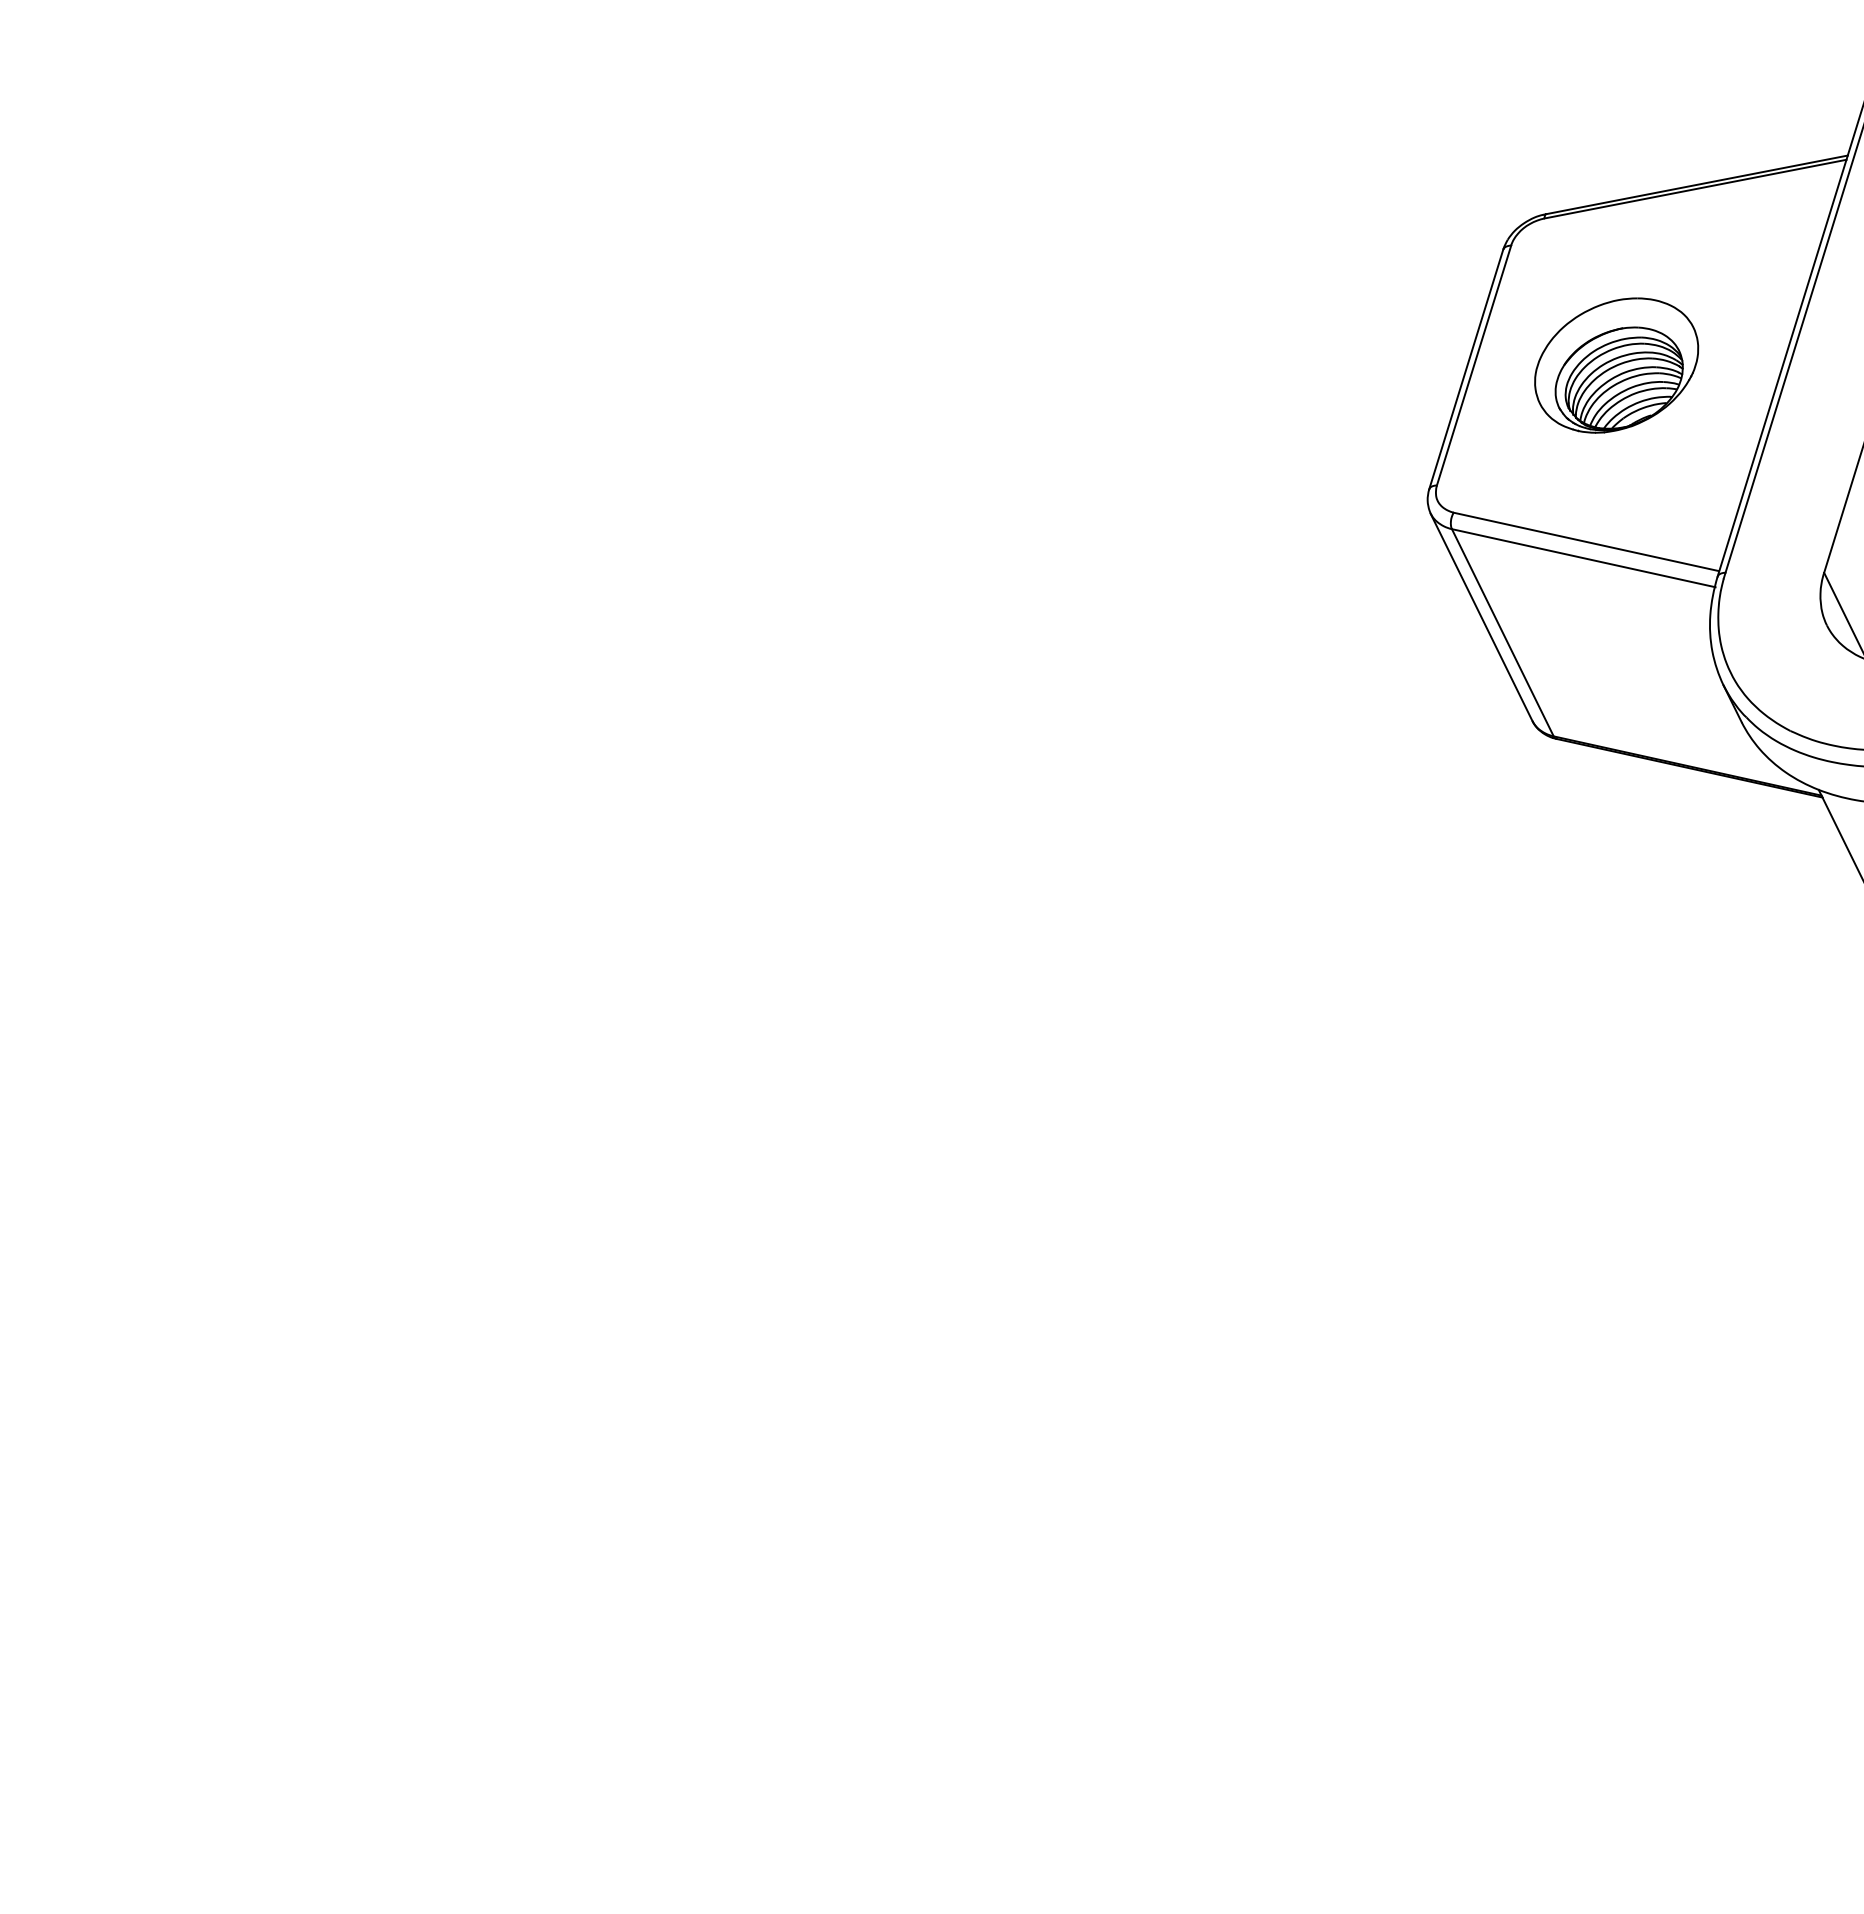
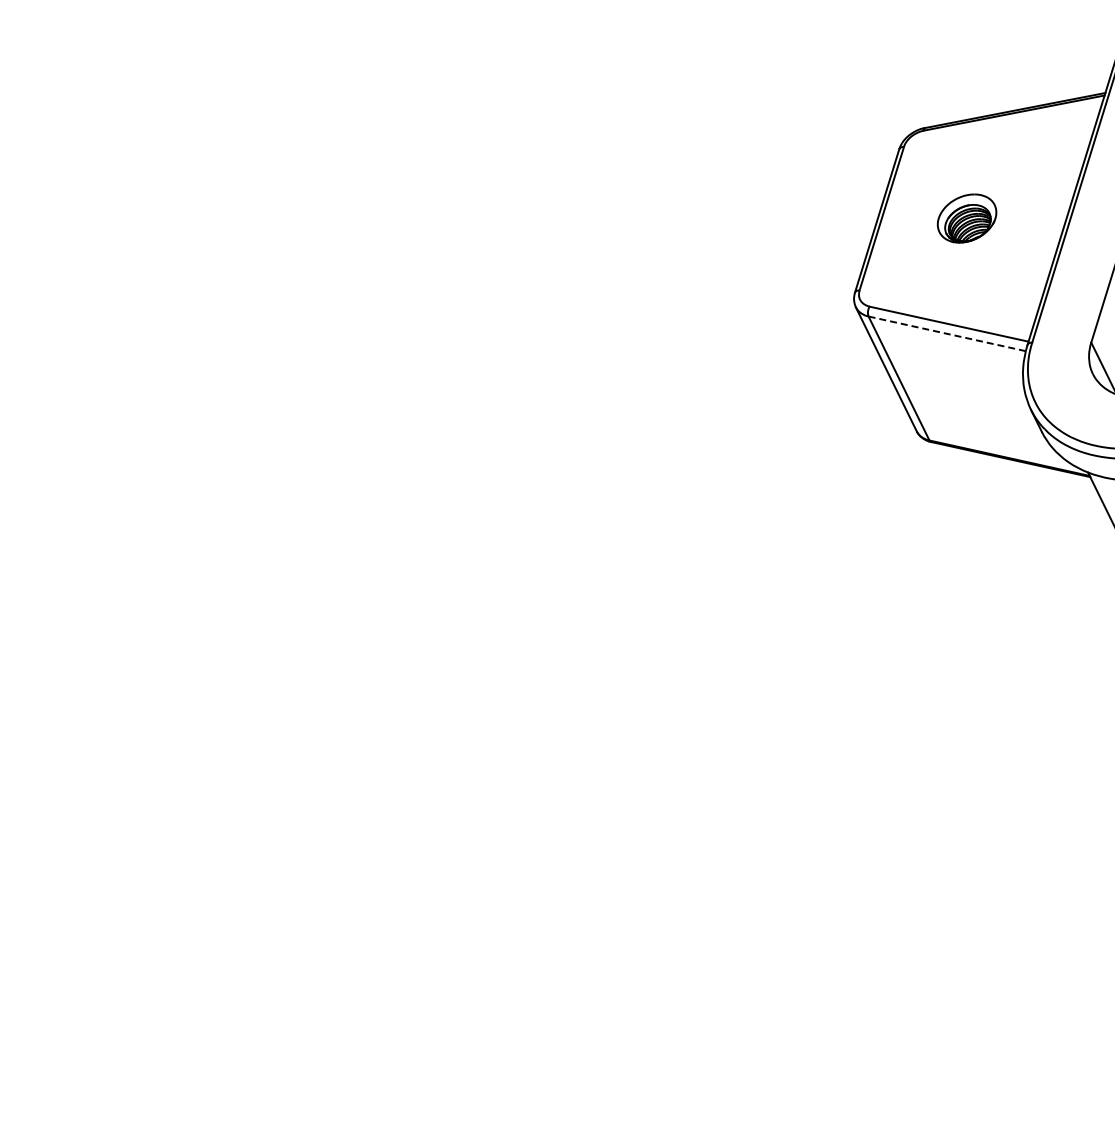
part: (1615, 365) -> (966, 218), size x0.6
line: (1583, 557) -> (947, 333), solid -> dashed

